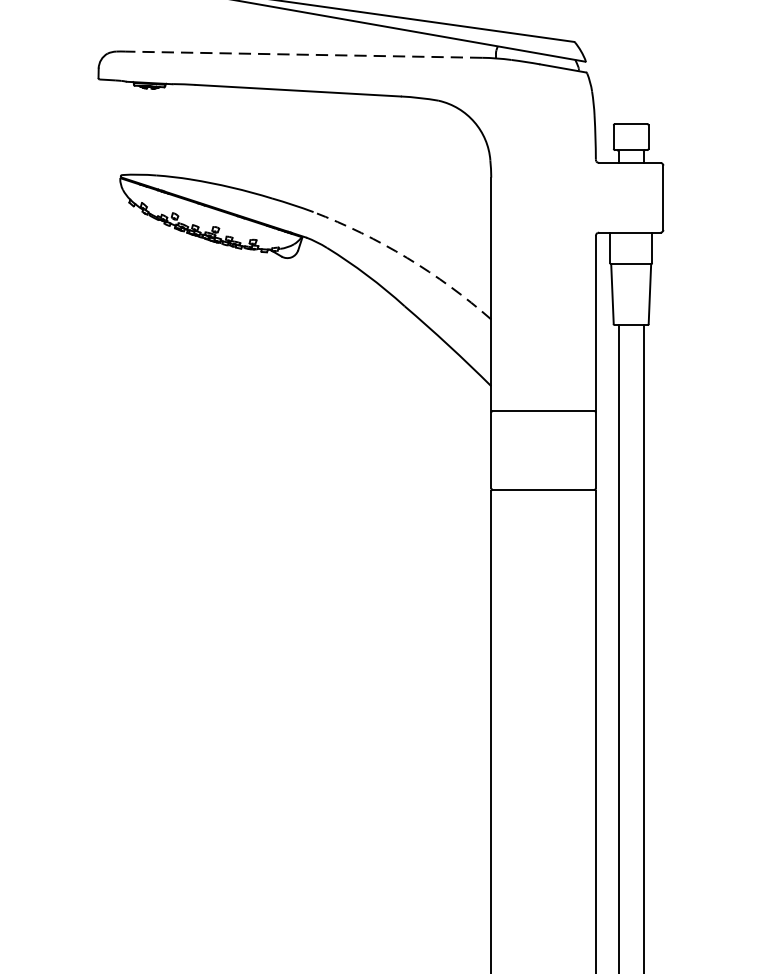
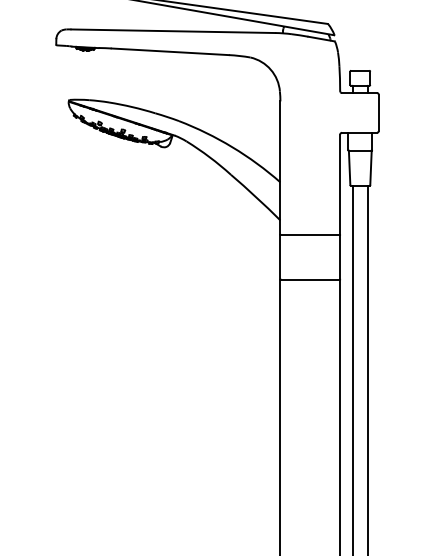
line: (303, 55) -> (173, 31), dashed -> solid
arc: (407, 258) -> (232, 147), dashed -> solid

